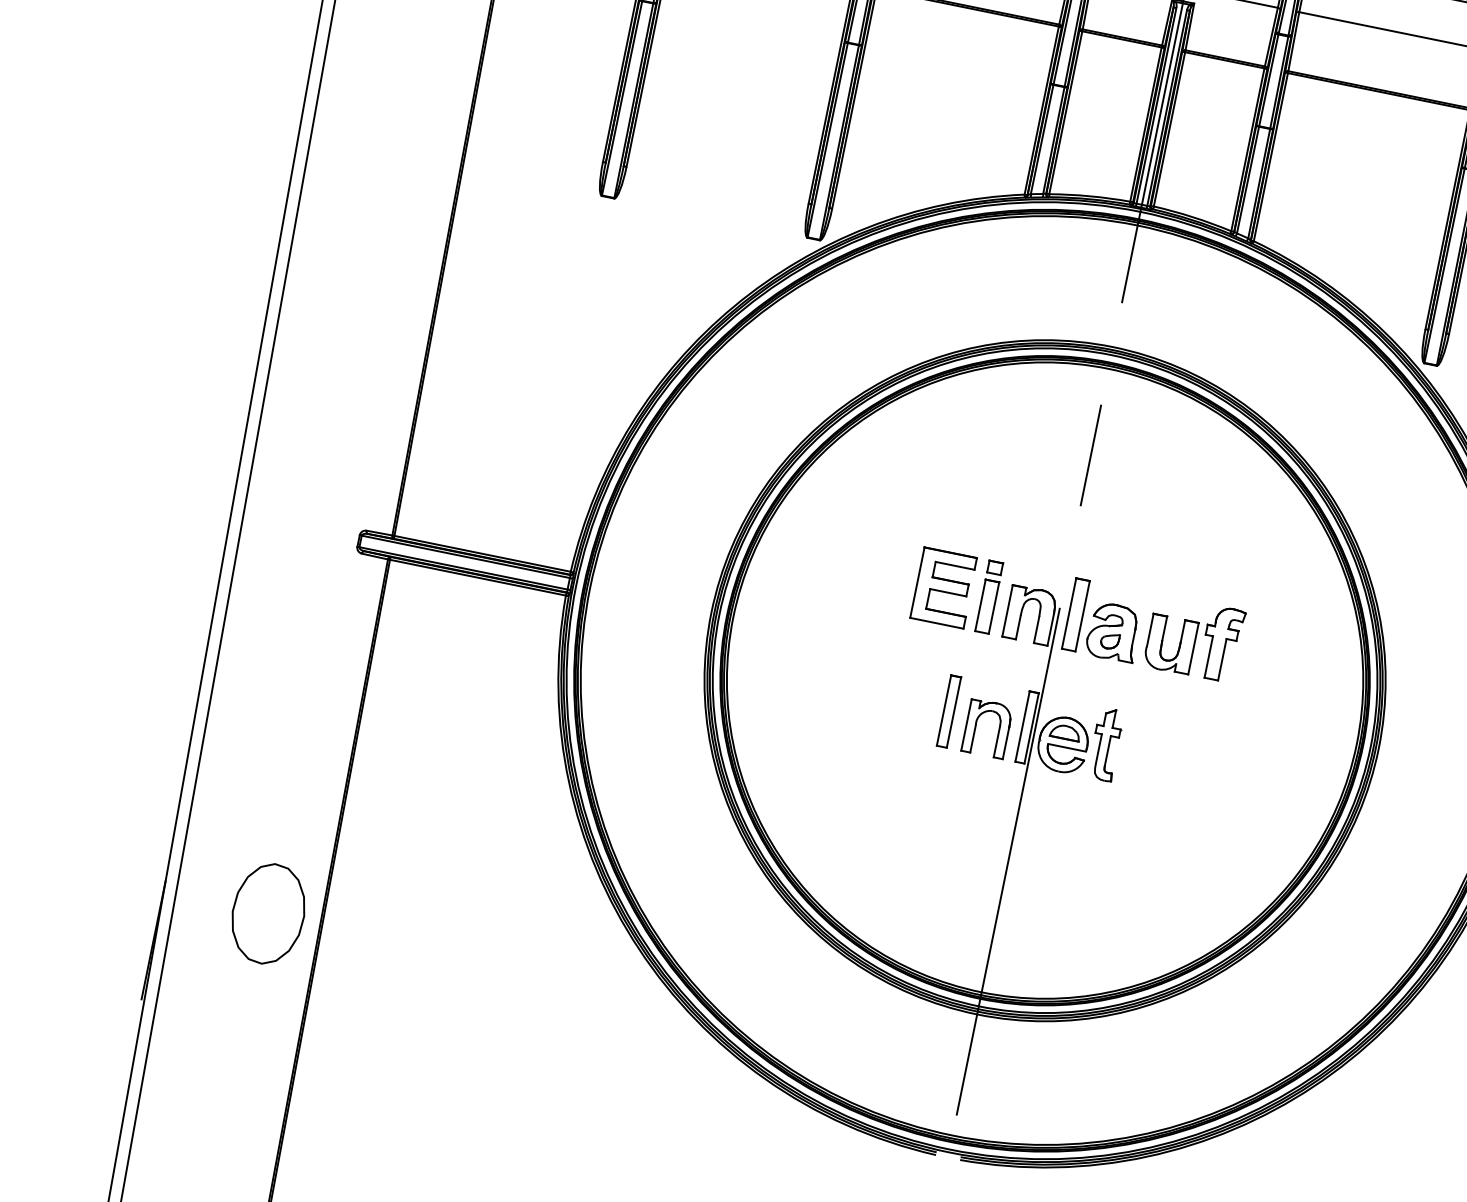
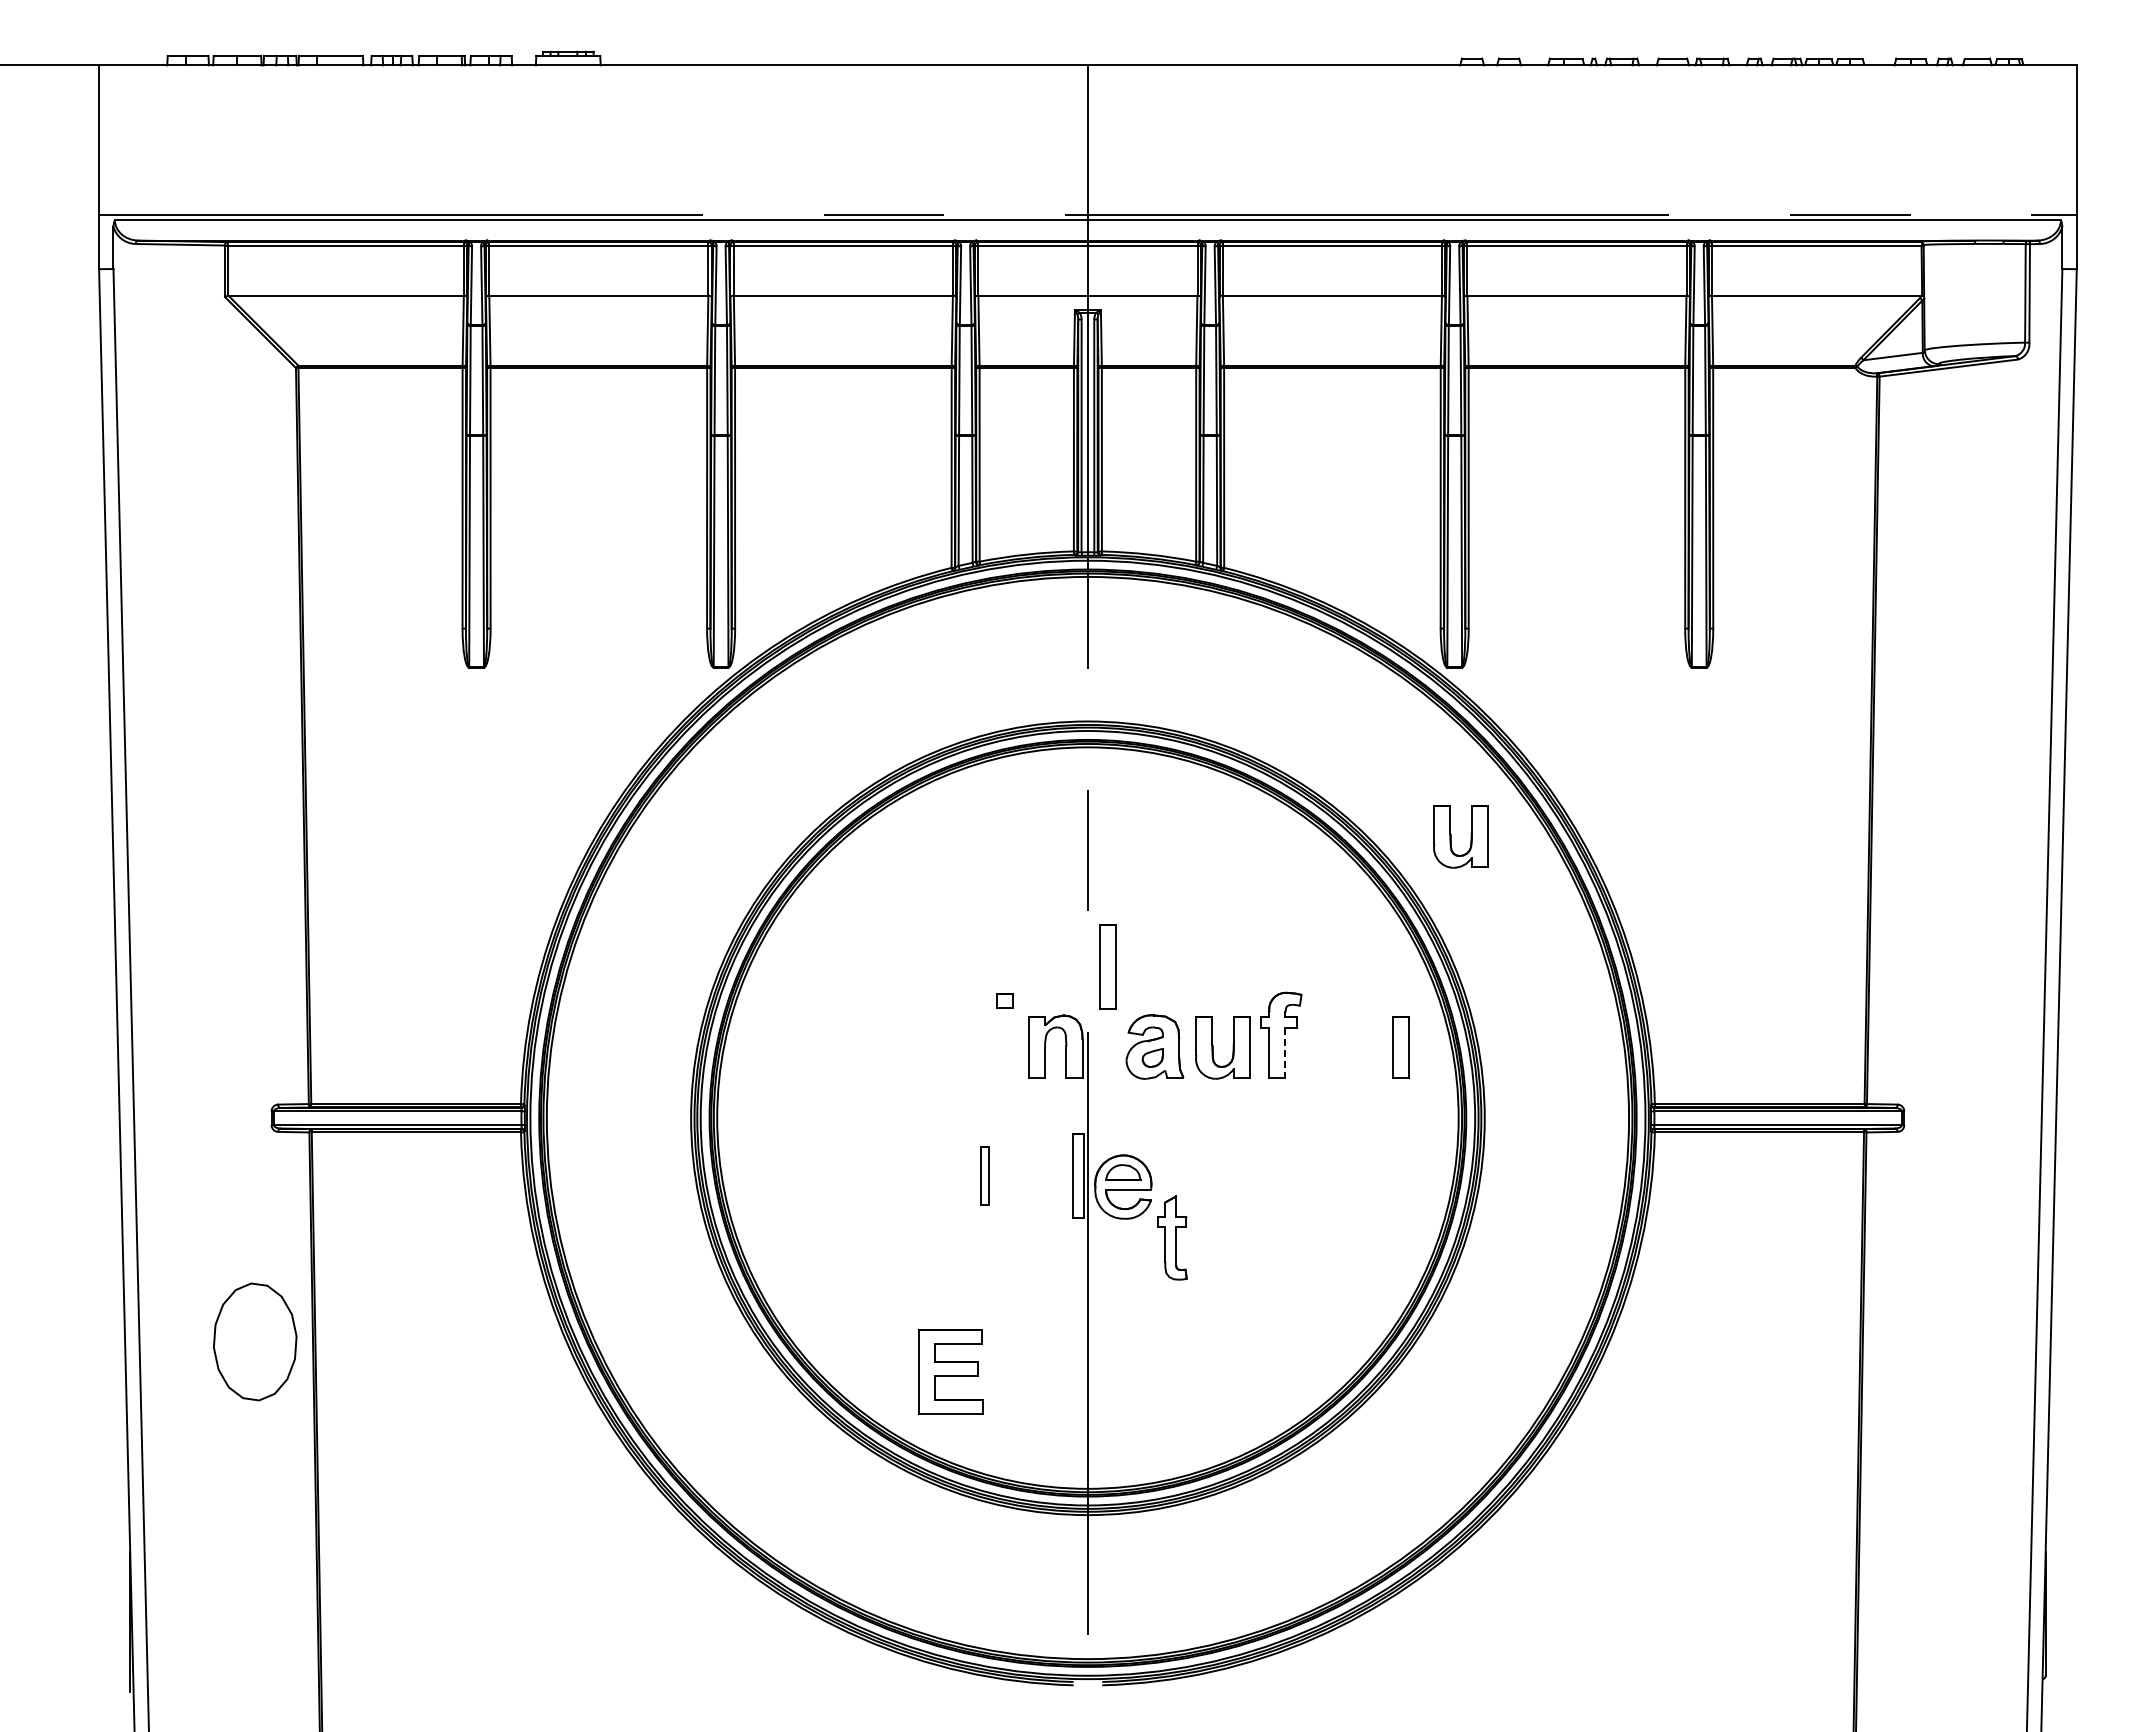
part: (1399, 505) -> (1451, 836), added
part: (943, 587) -> (950, 1371), moved
part: (987, 606) -> (1400, 1047), moved
part: (1075, 614) -> (1107, 966), moved
line: (1222, 660) -> (1285, 1053), solid -> dashed
part: (948, 711) -> (984, 1175), size x0.7
part: (975, 726) -> (1019, 1186), removed
part: (1106, 744) -> (1172, 1237), moved
part: (268, 913) -> (255, 1341), moved

